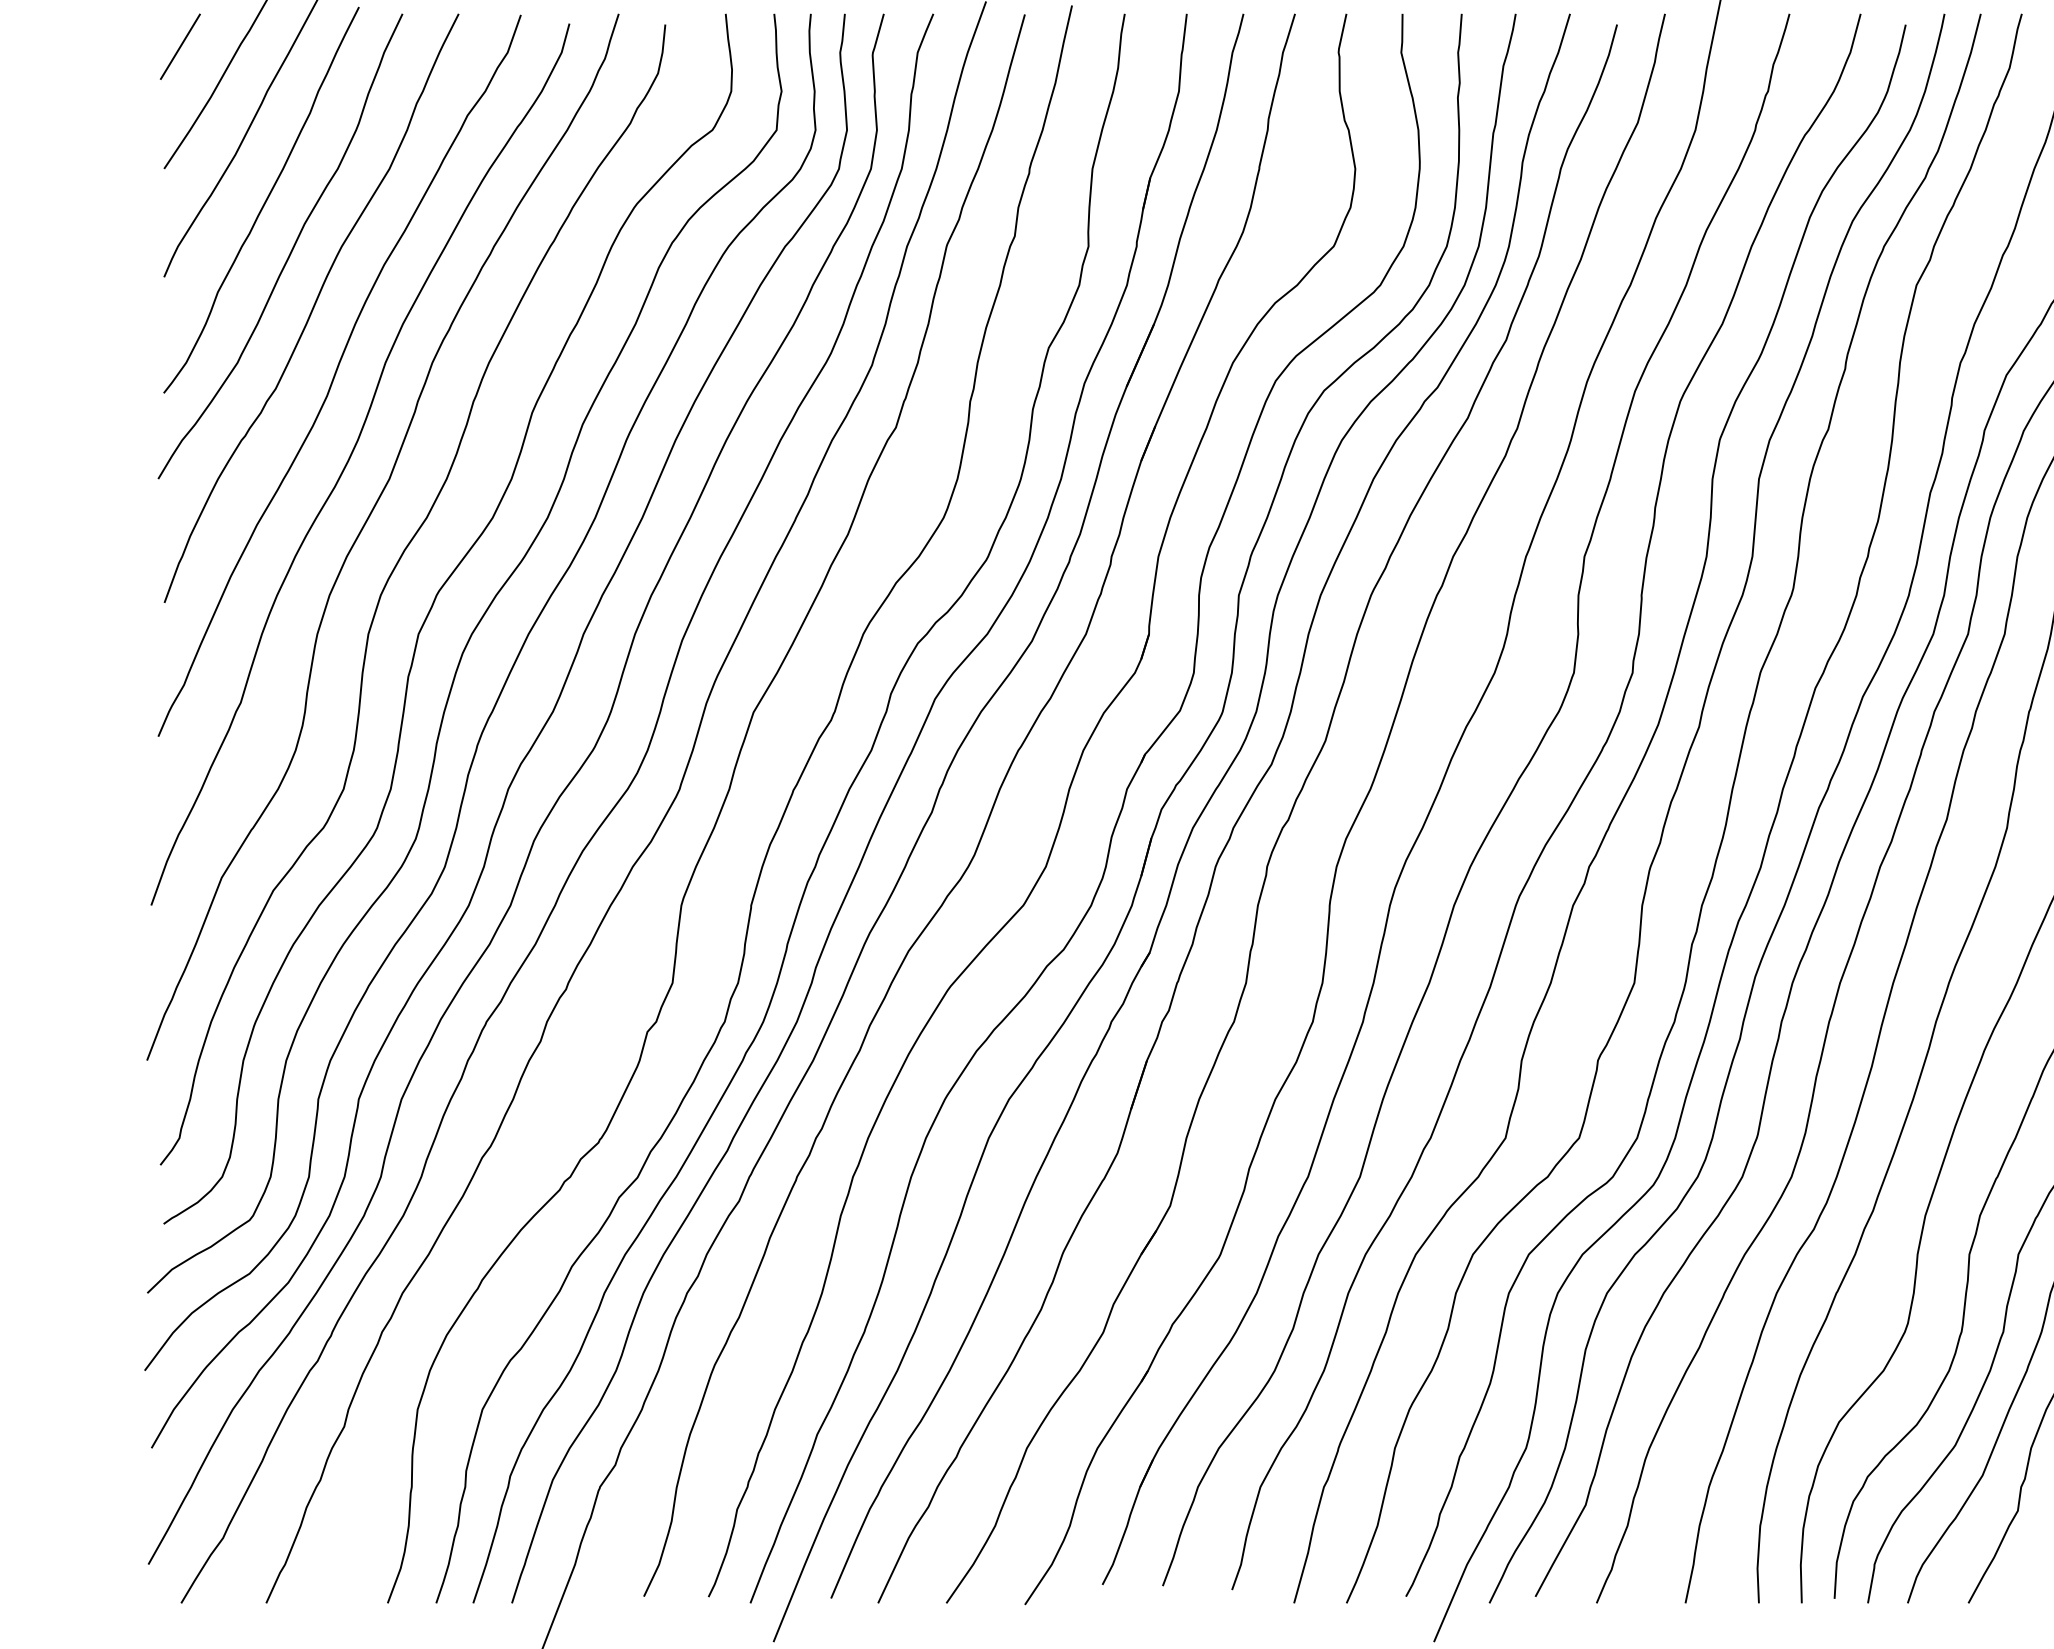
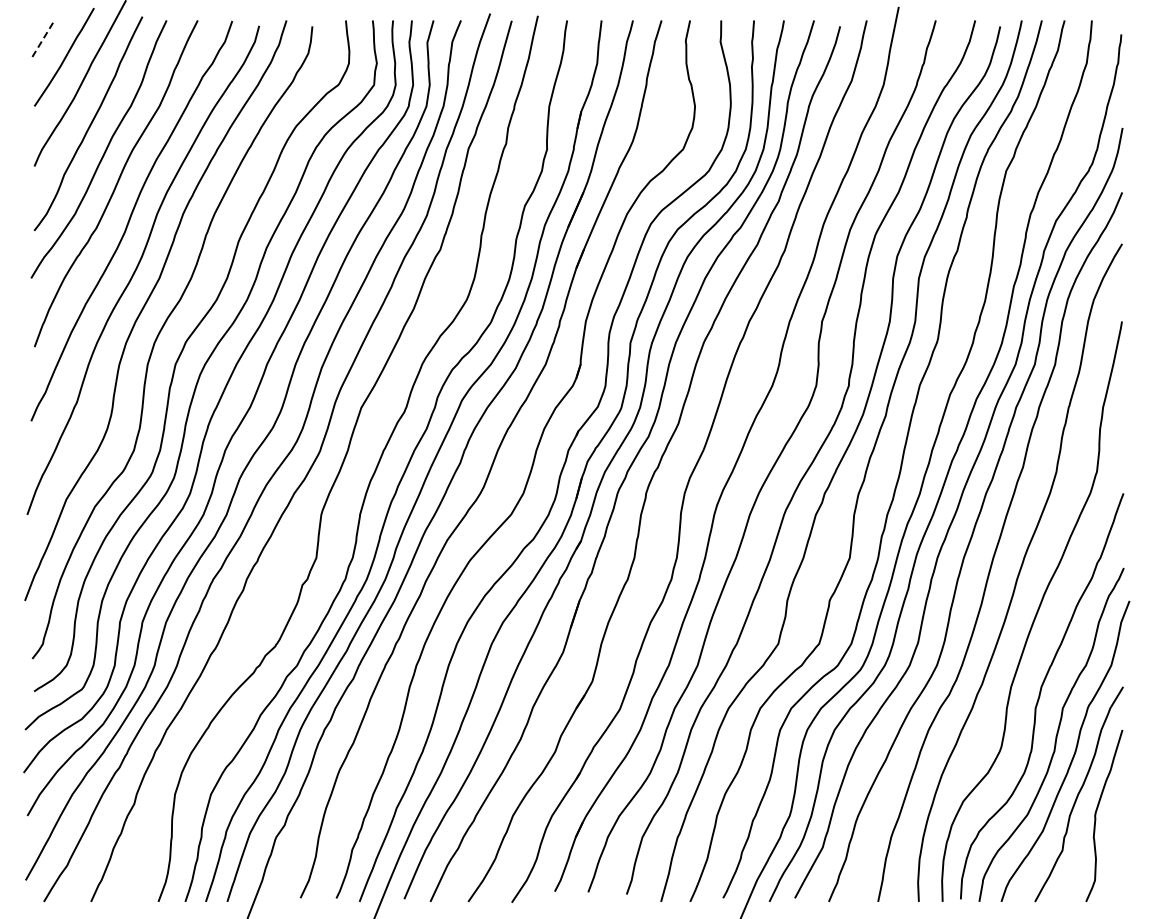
line: (180, 46) -> (43, 38), solid -> dashed

